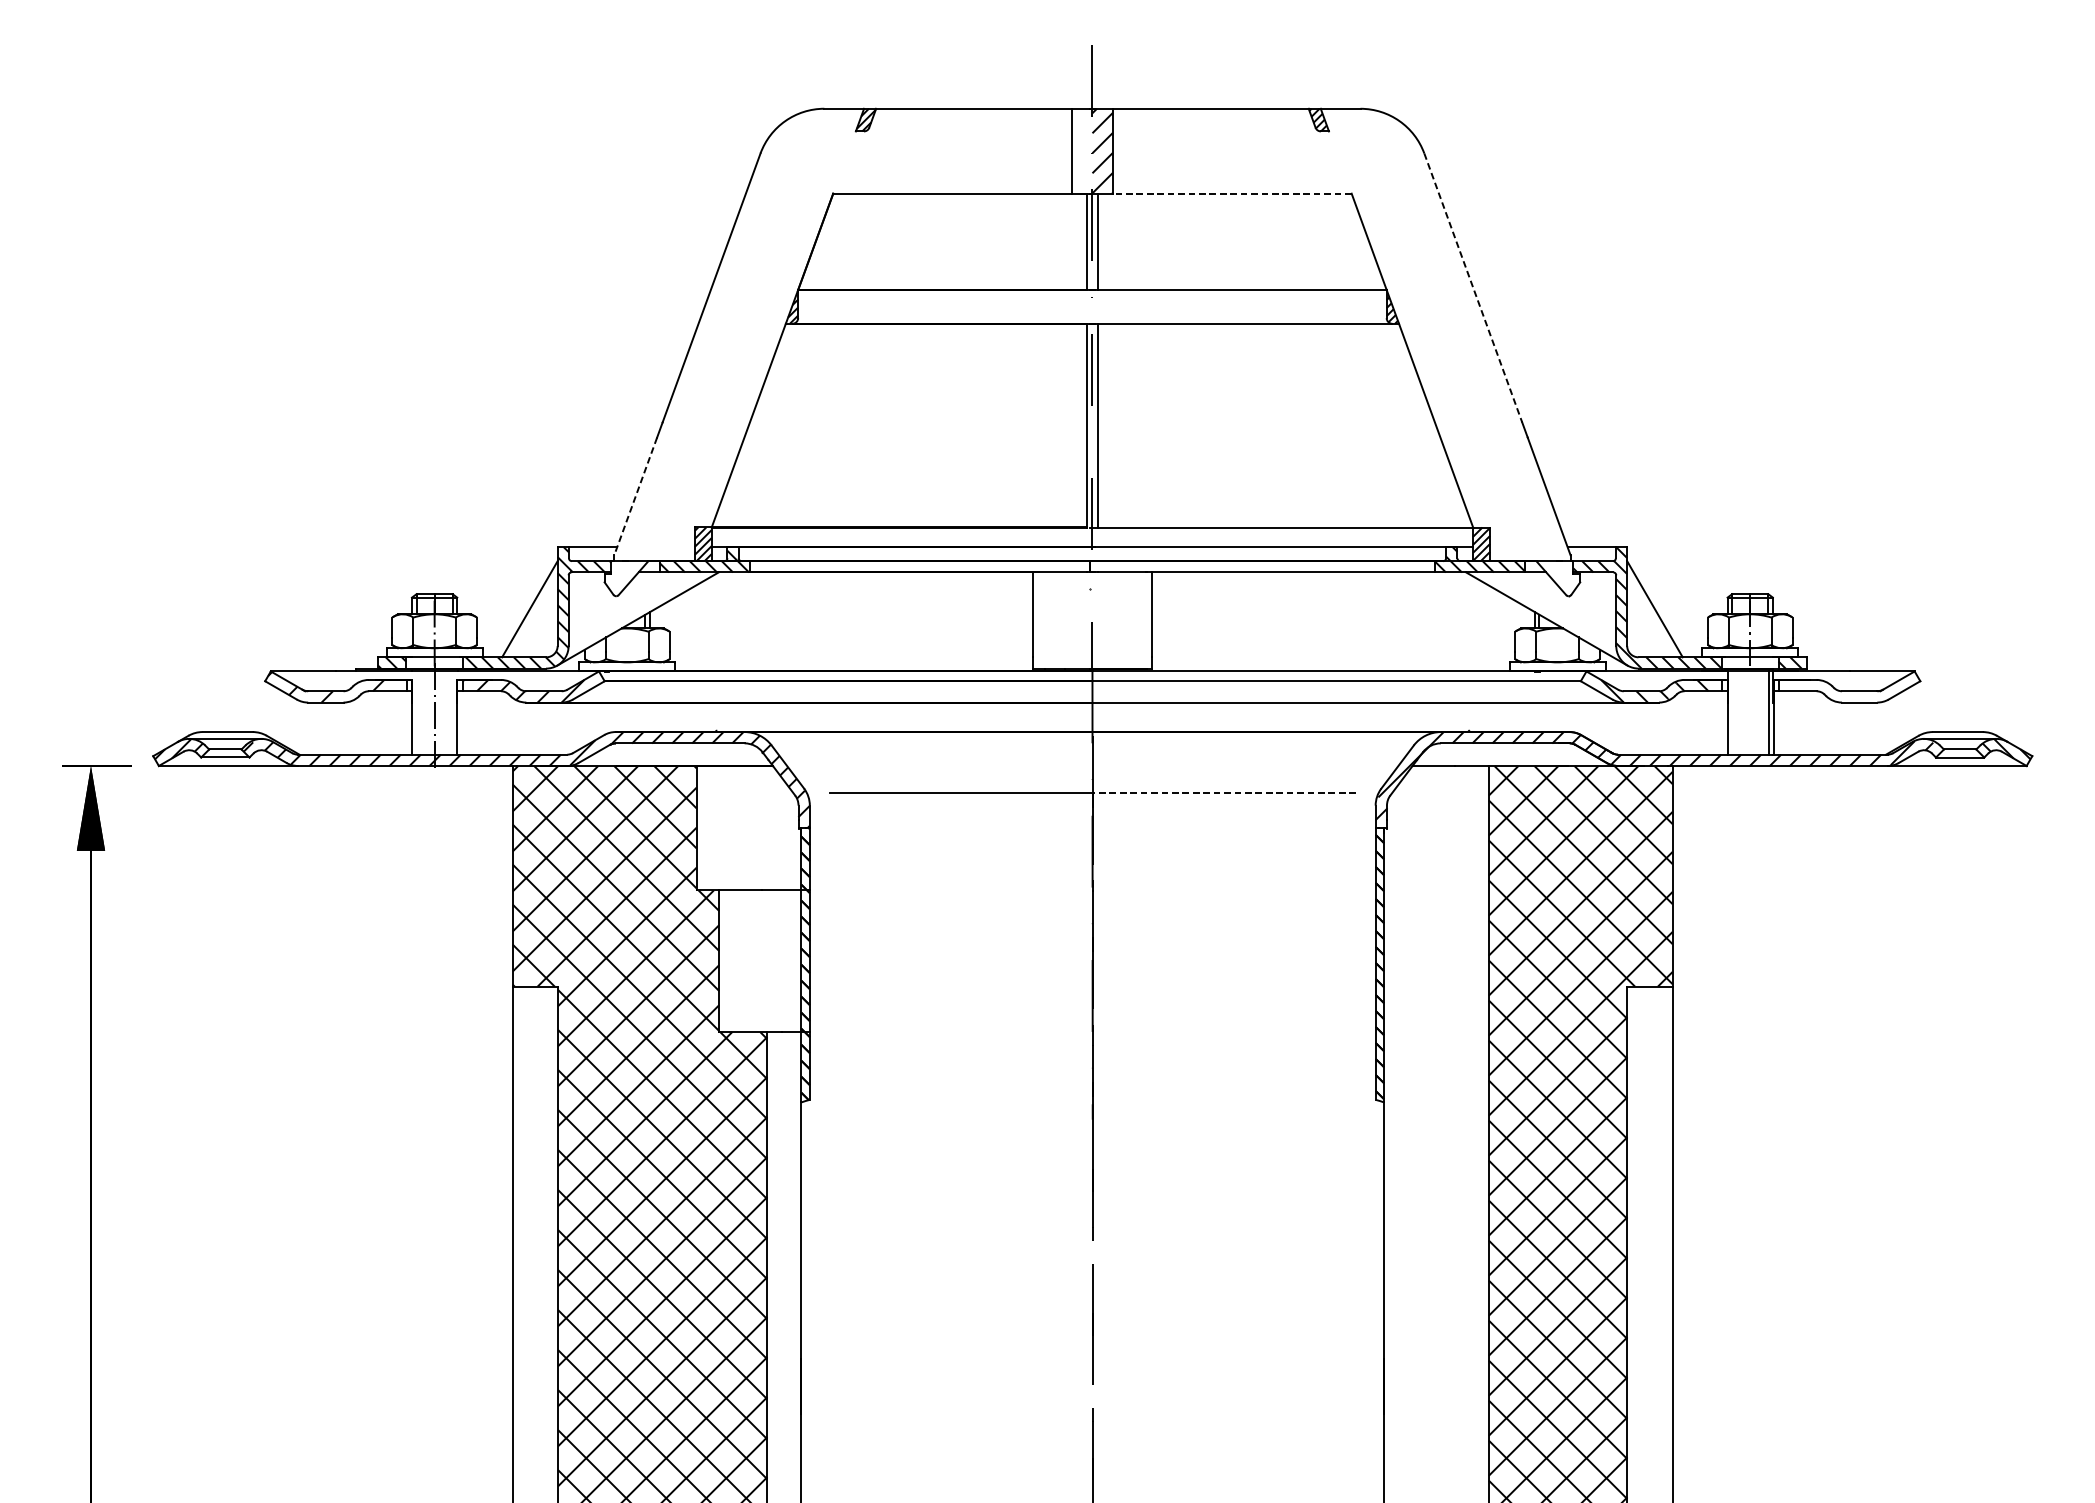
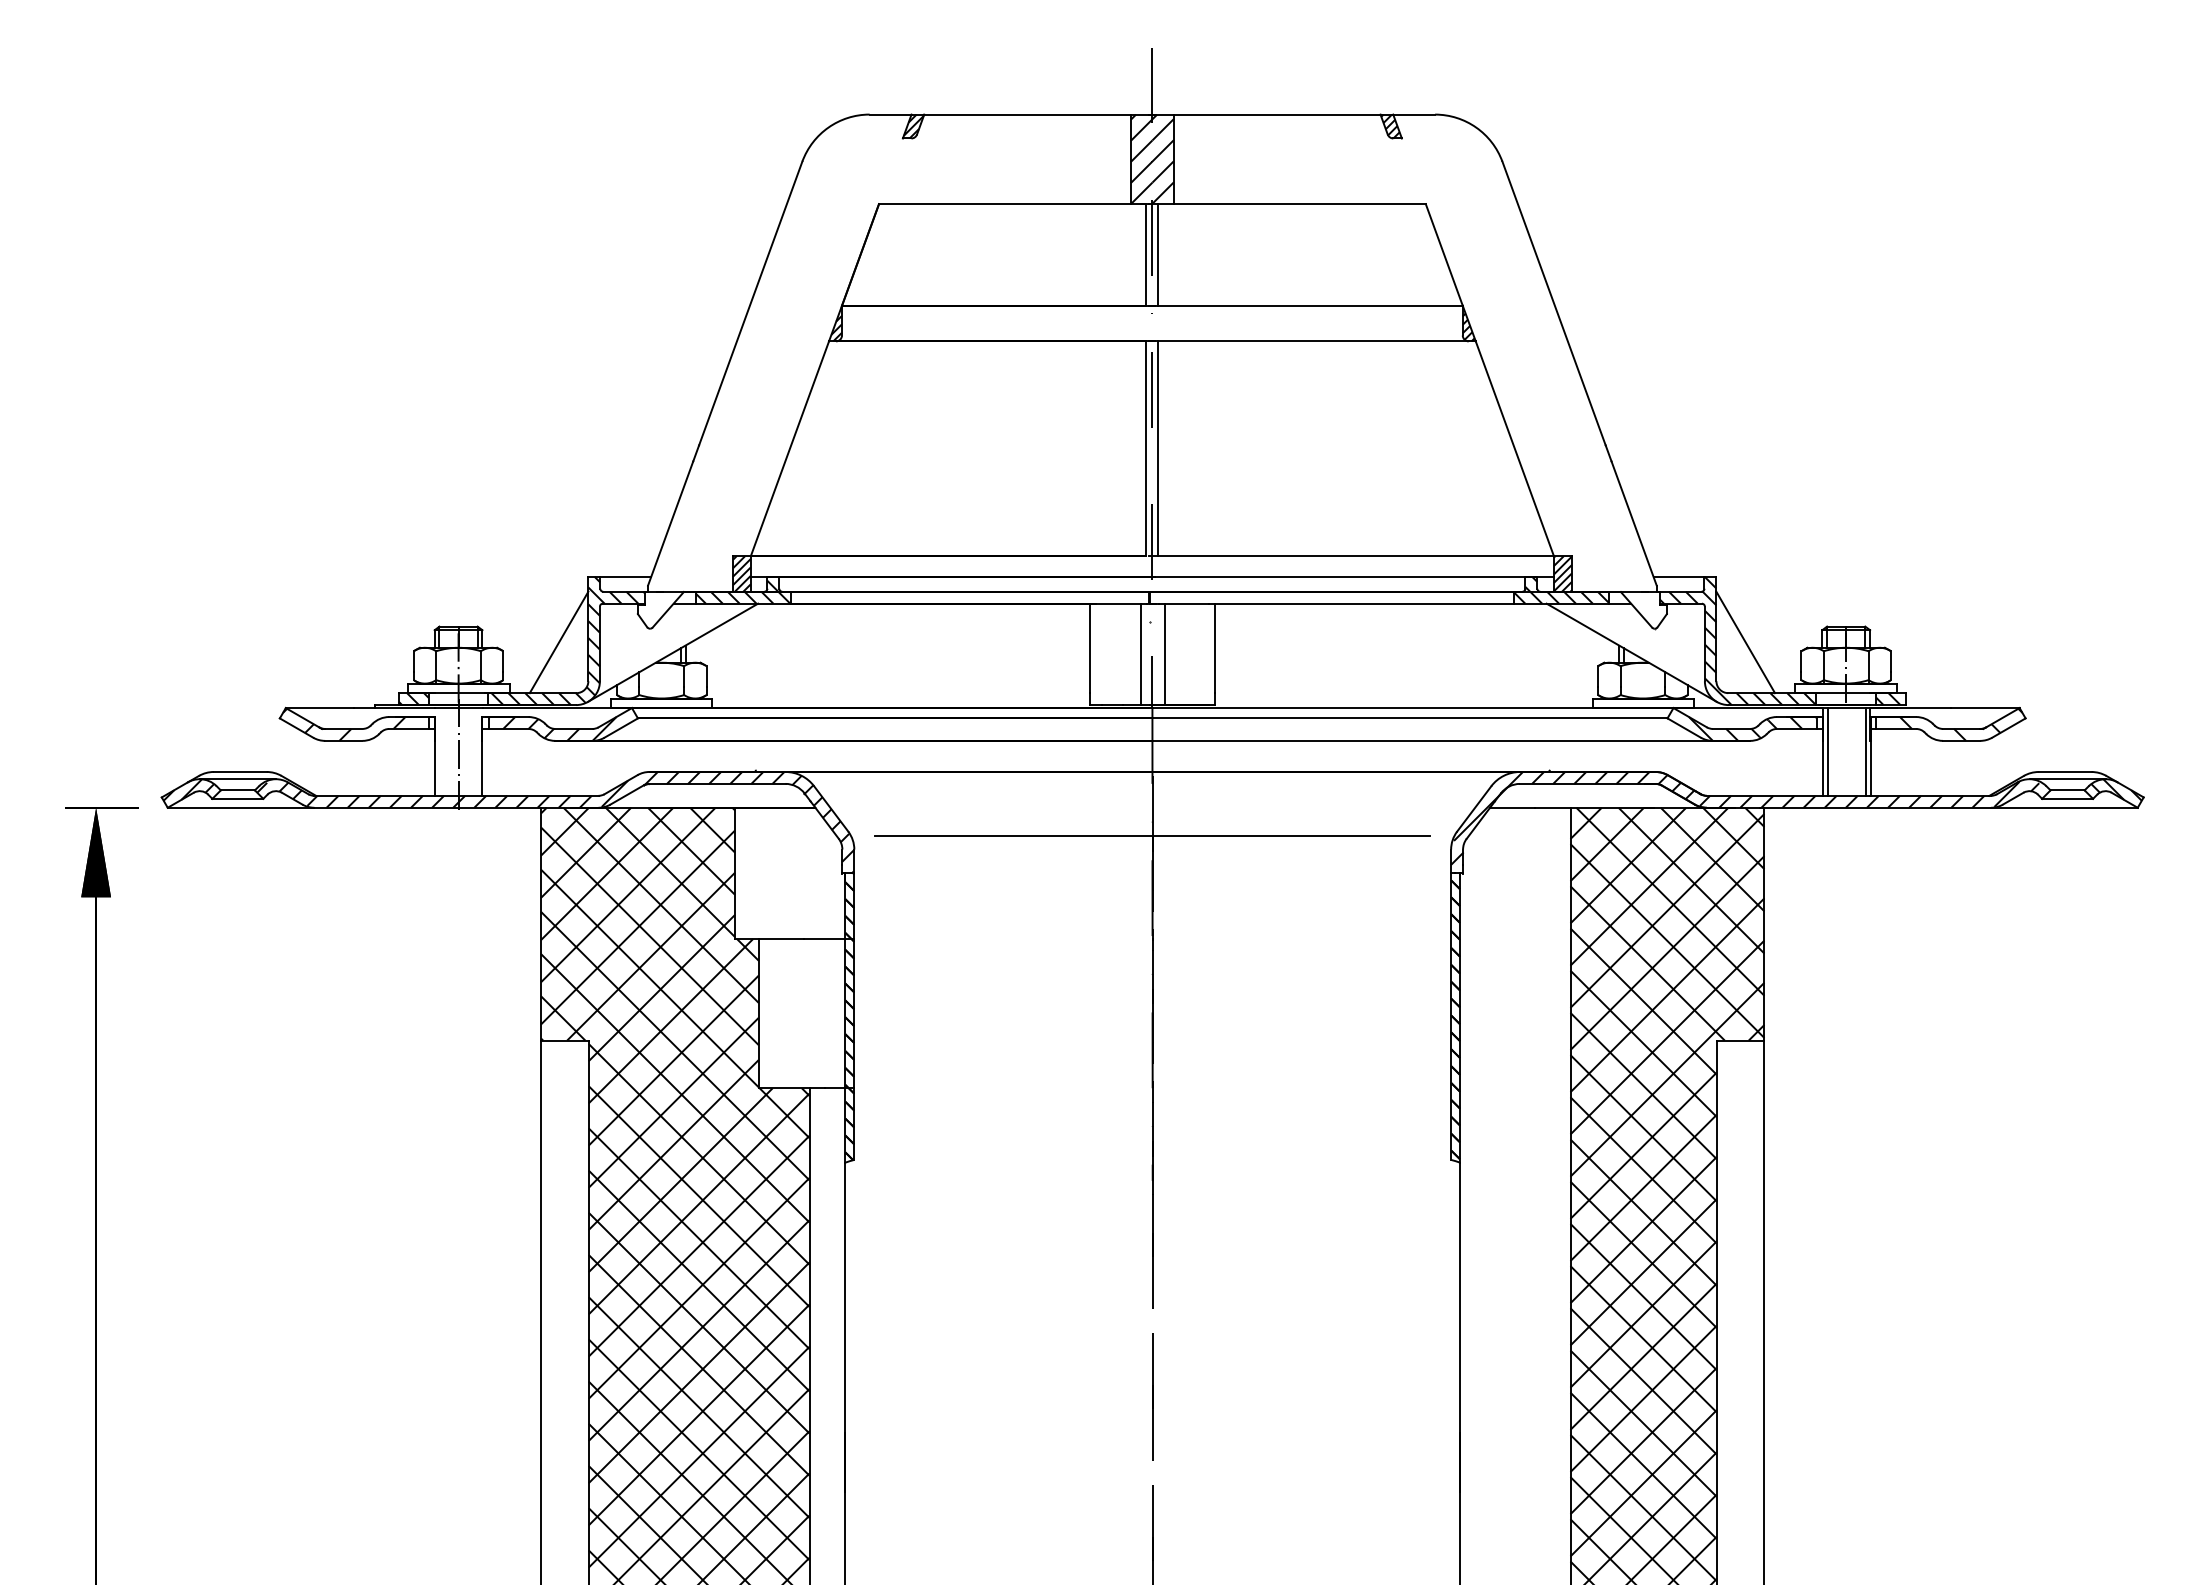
hatch: (1082, 151) -> (1141, 159), added
line: (1231, 194) -> (1299, 204), dashed -> solid
line: (1473, 287) -> (1554, 303), dashed -> solid
line: (635, 497) -> (670, 524), dashed -> solid
line: (1081, 620) -> (1140, 654), added
line: (1103, 620) -> (1164, 654), added
hatch: (1859, 687) -> (1961, 724), added
line: (1732, 712) -> (1827, 751), added
line: (1224, 793) -> (1291, 836), dashed -> solid

